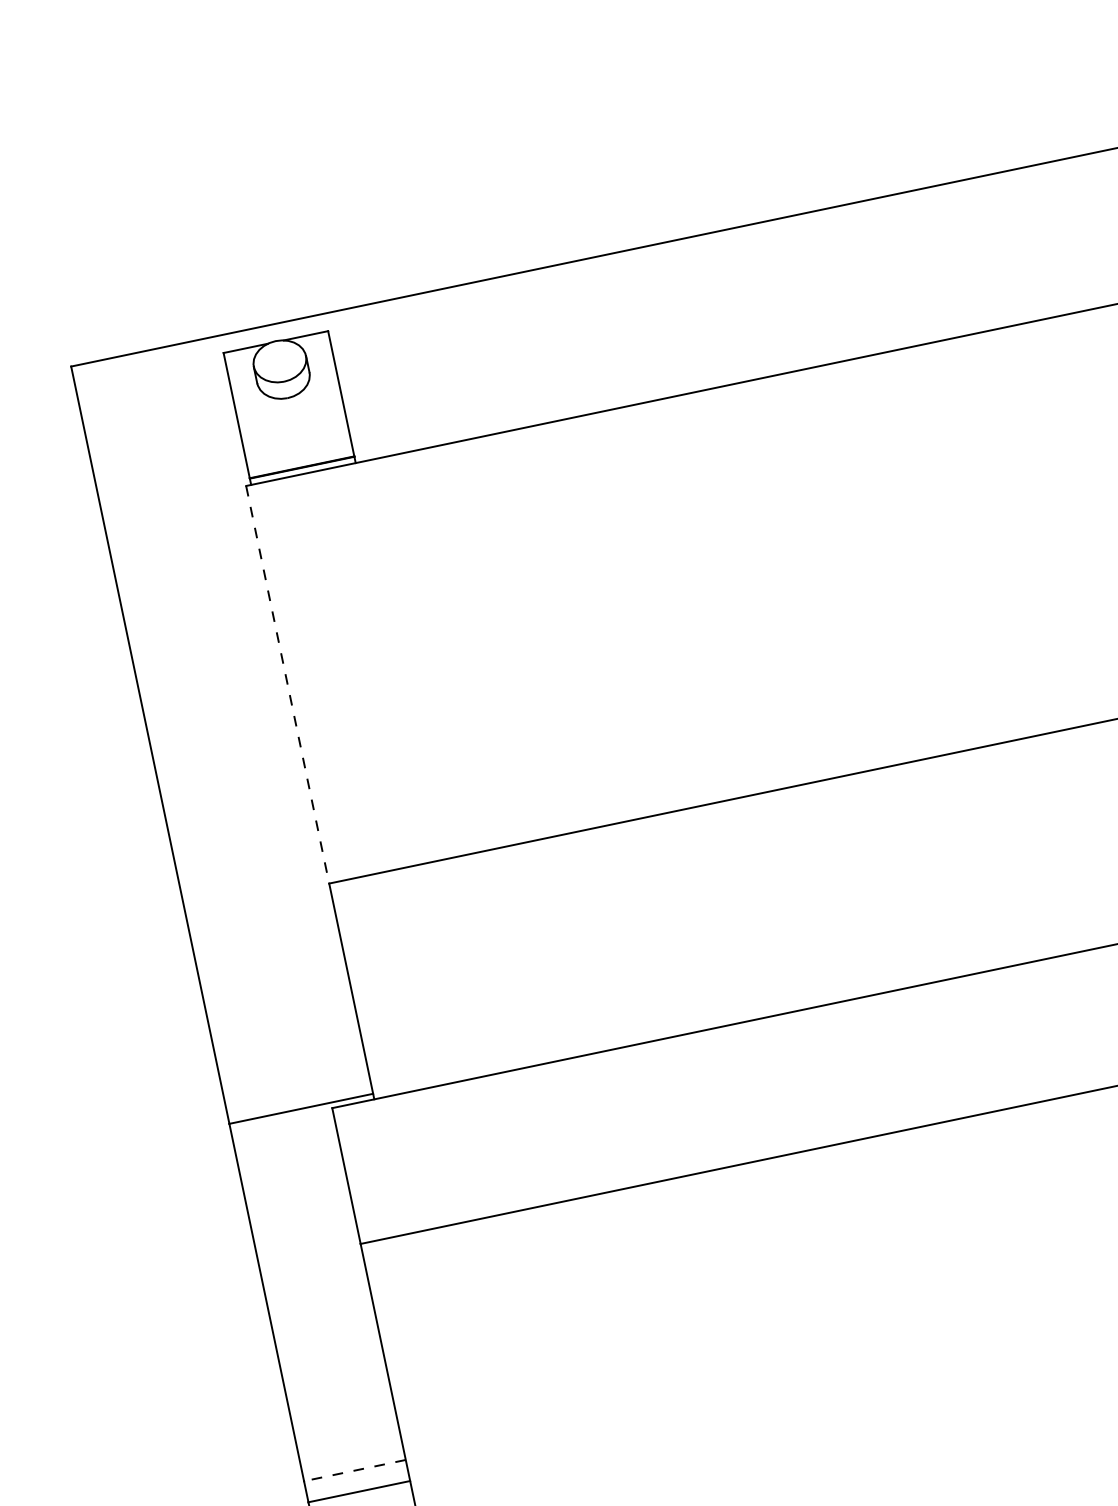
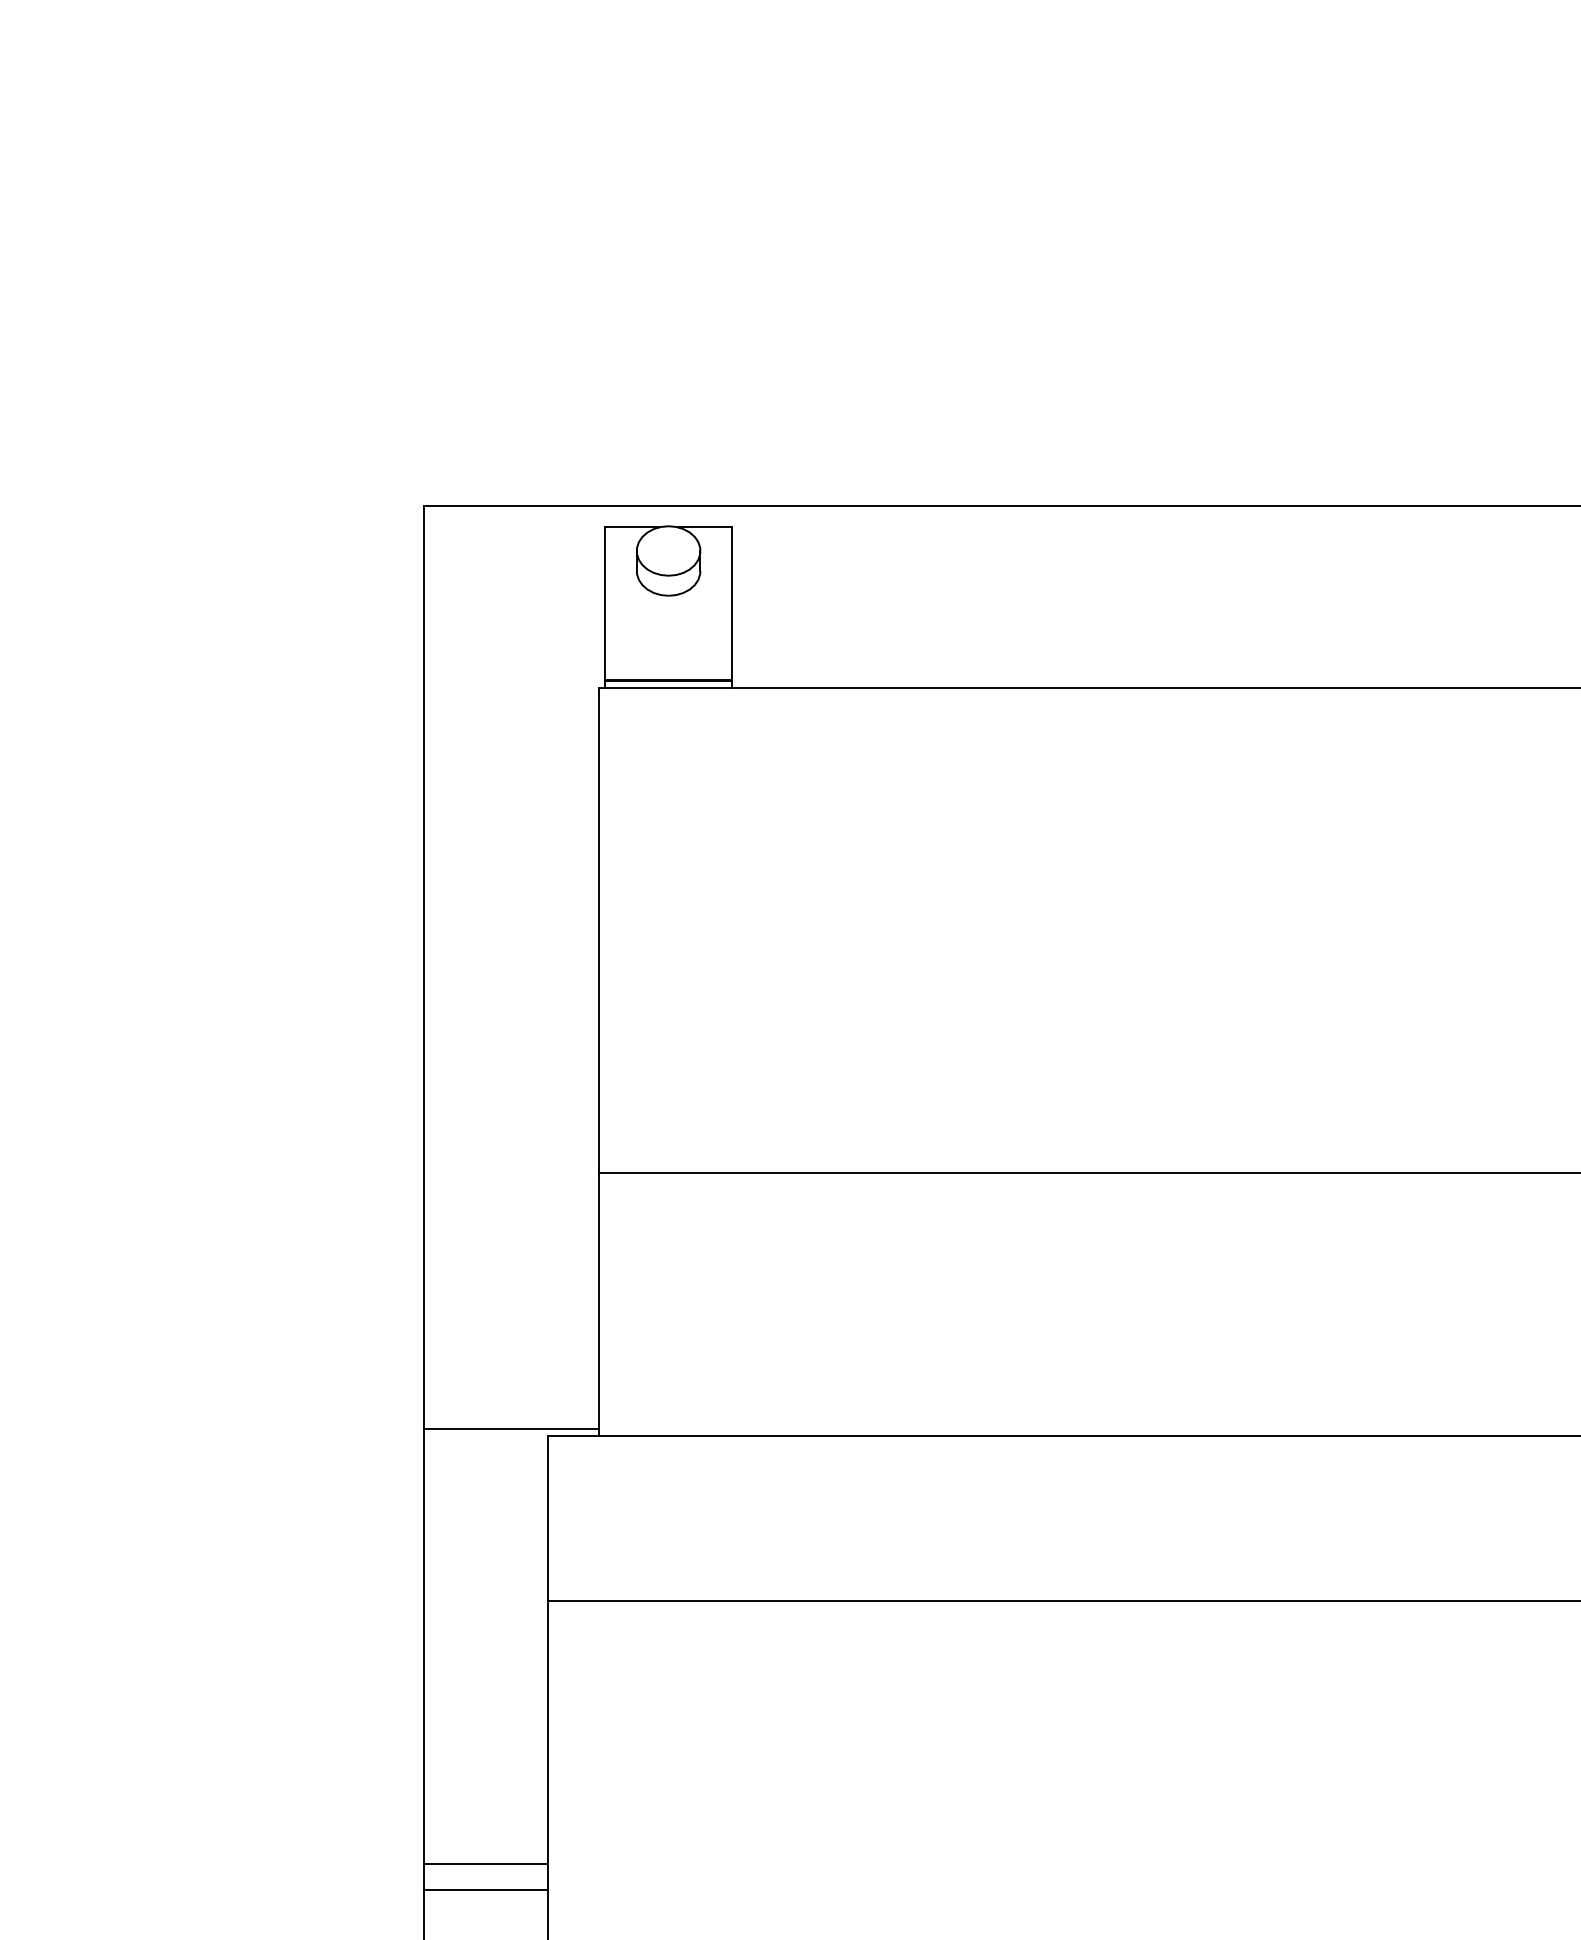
line: (287, 684) -> (598, 930), dashed -> solid
line: (354, 1470) -> (485, 1864), dashed -> solid

